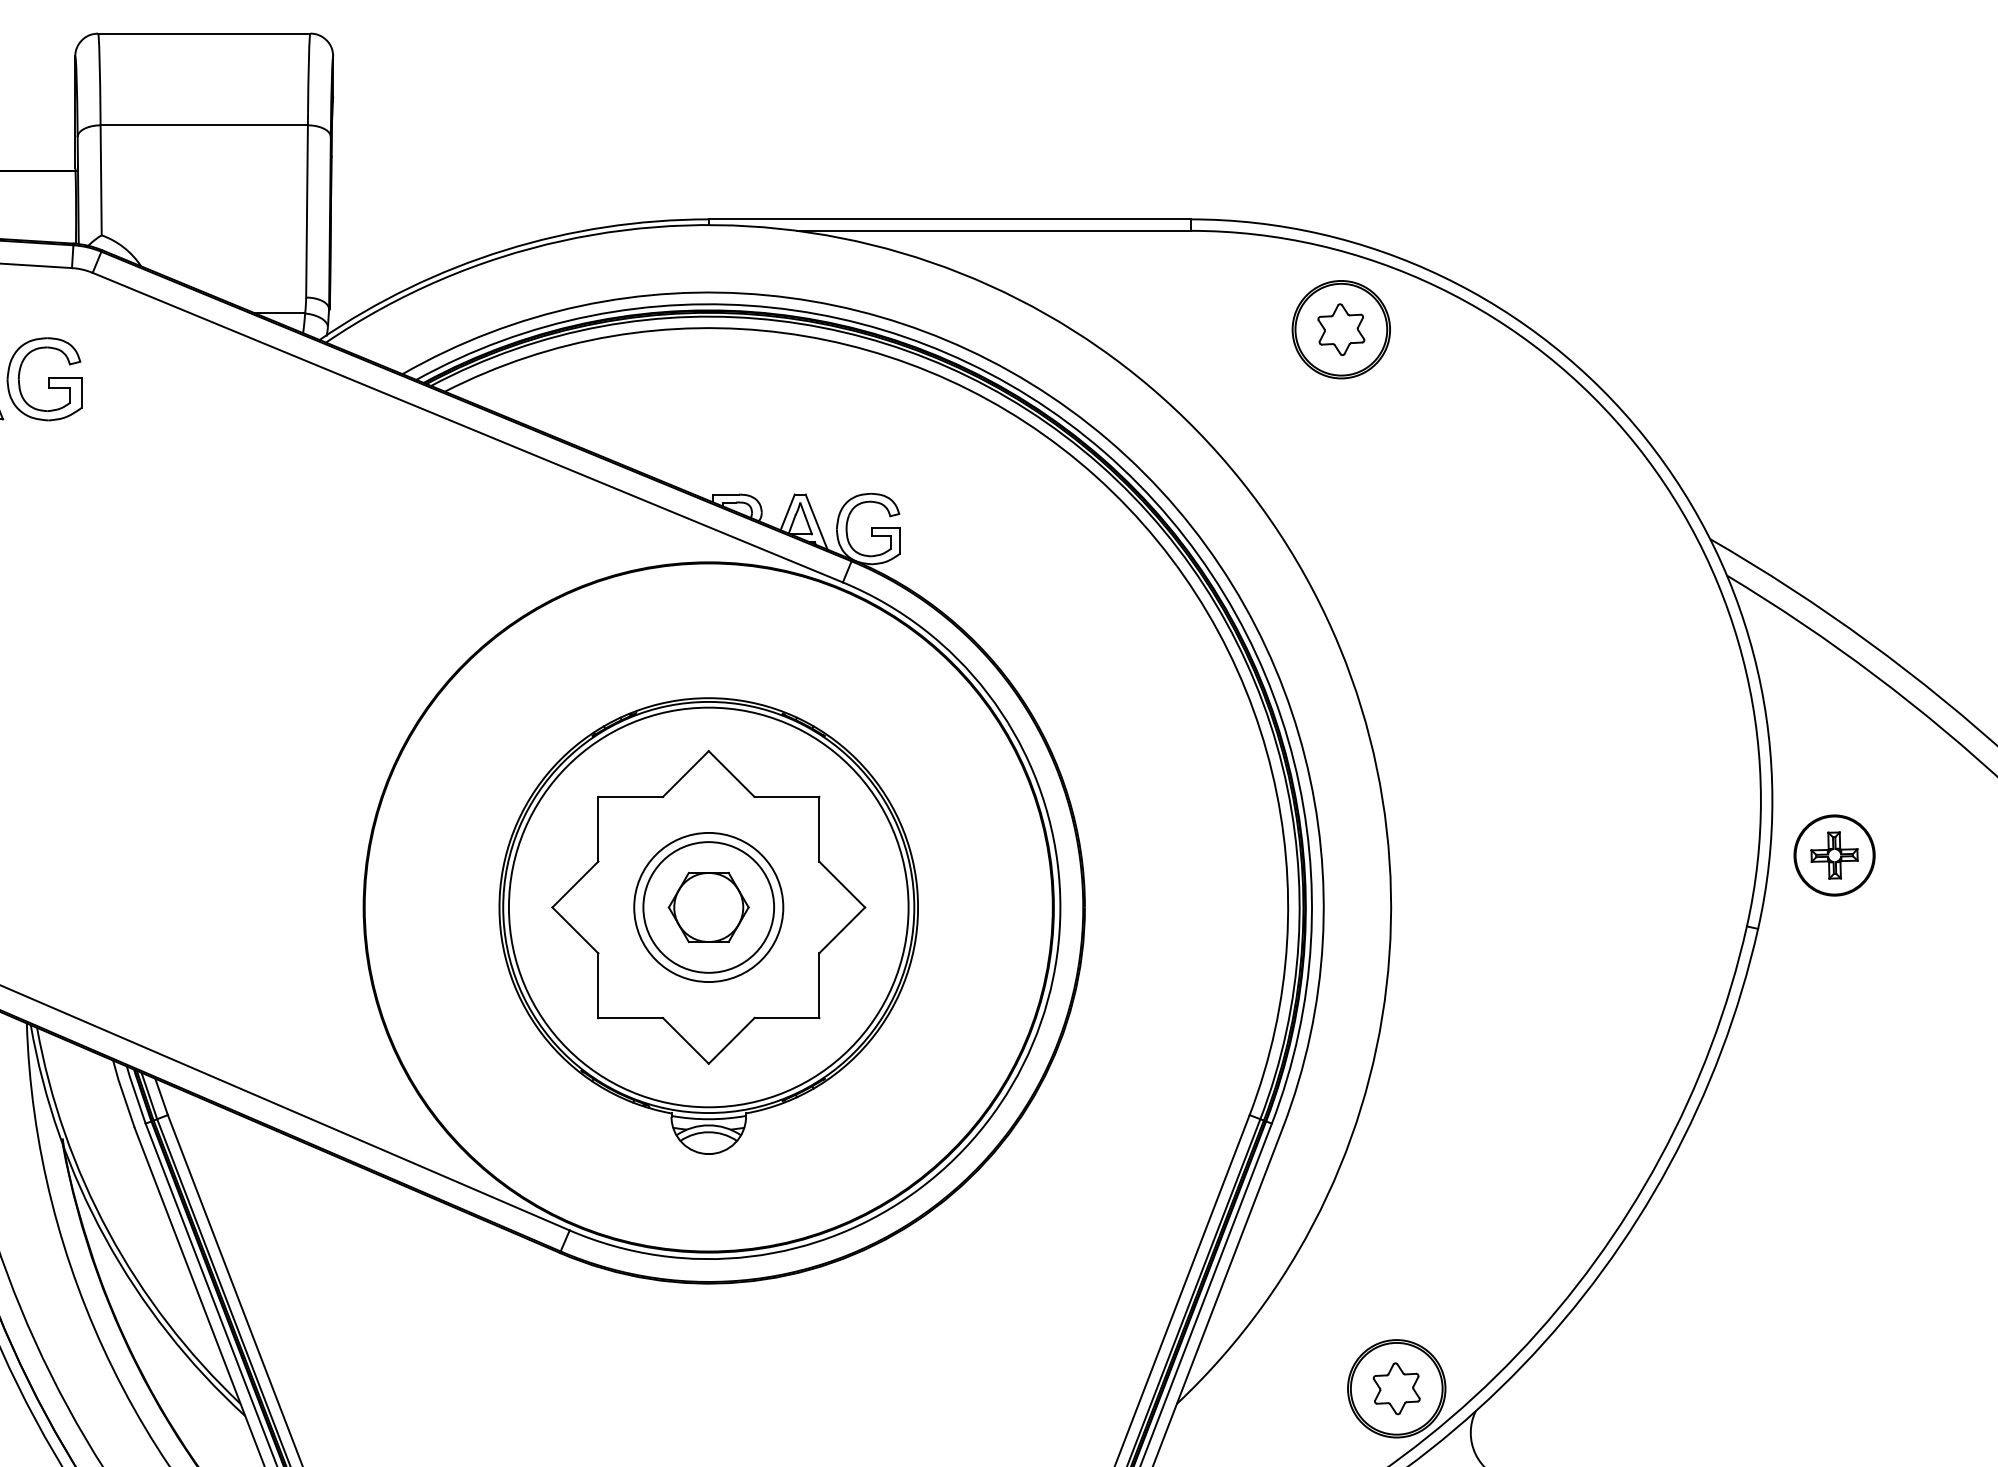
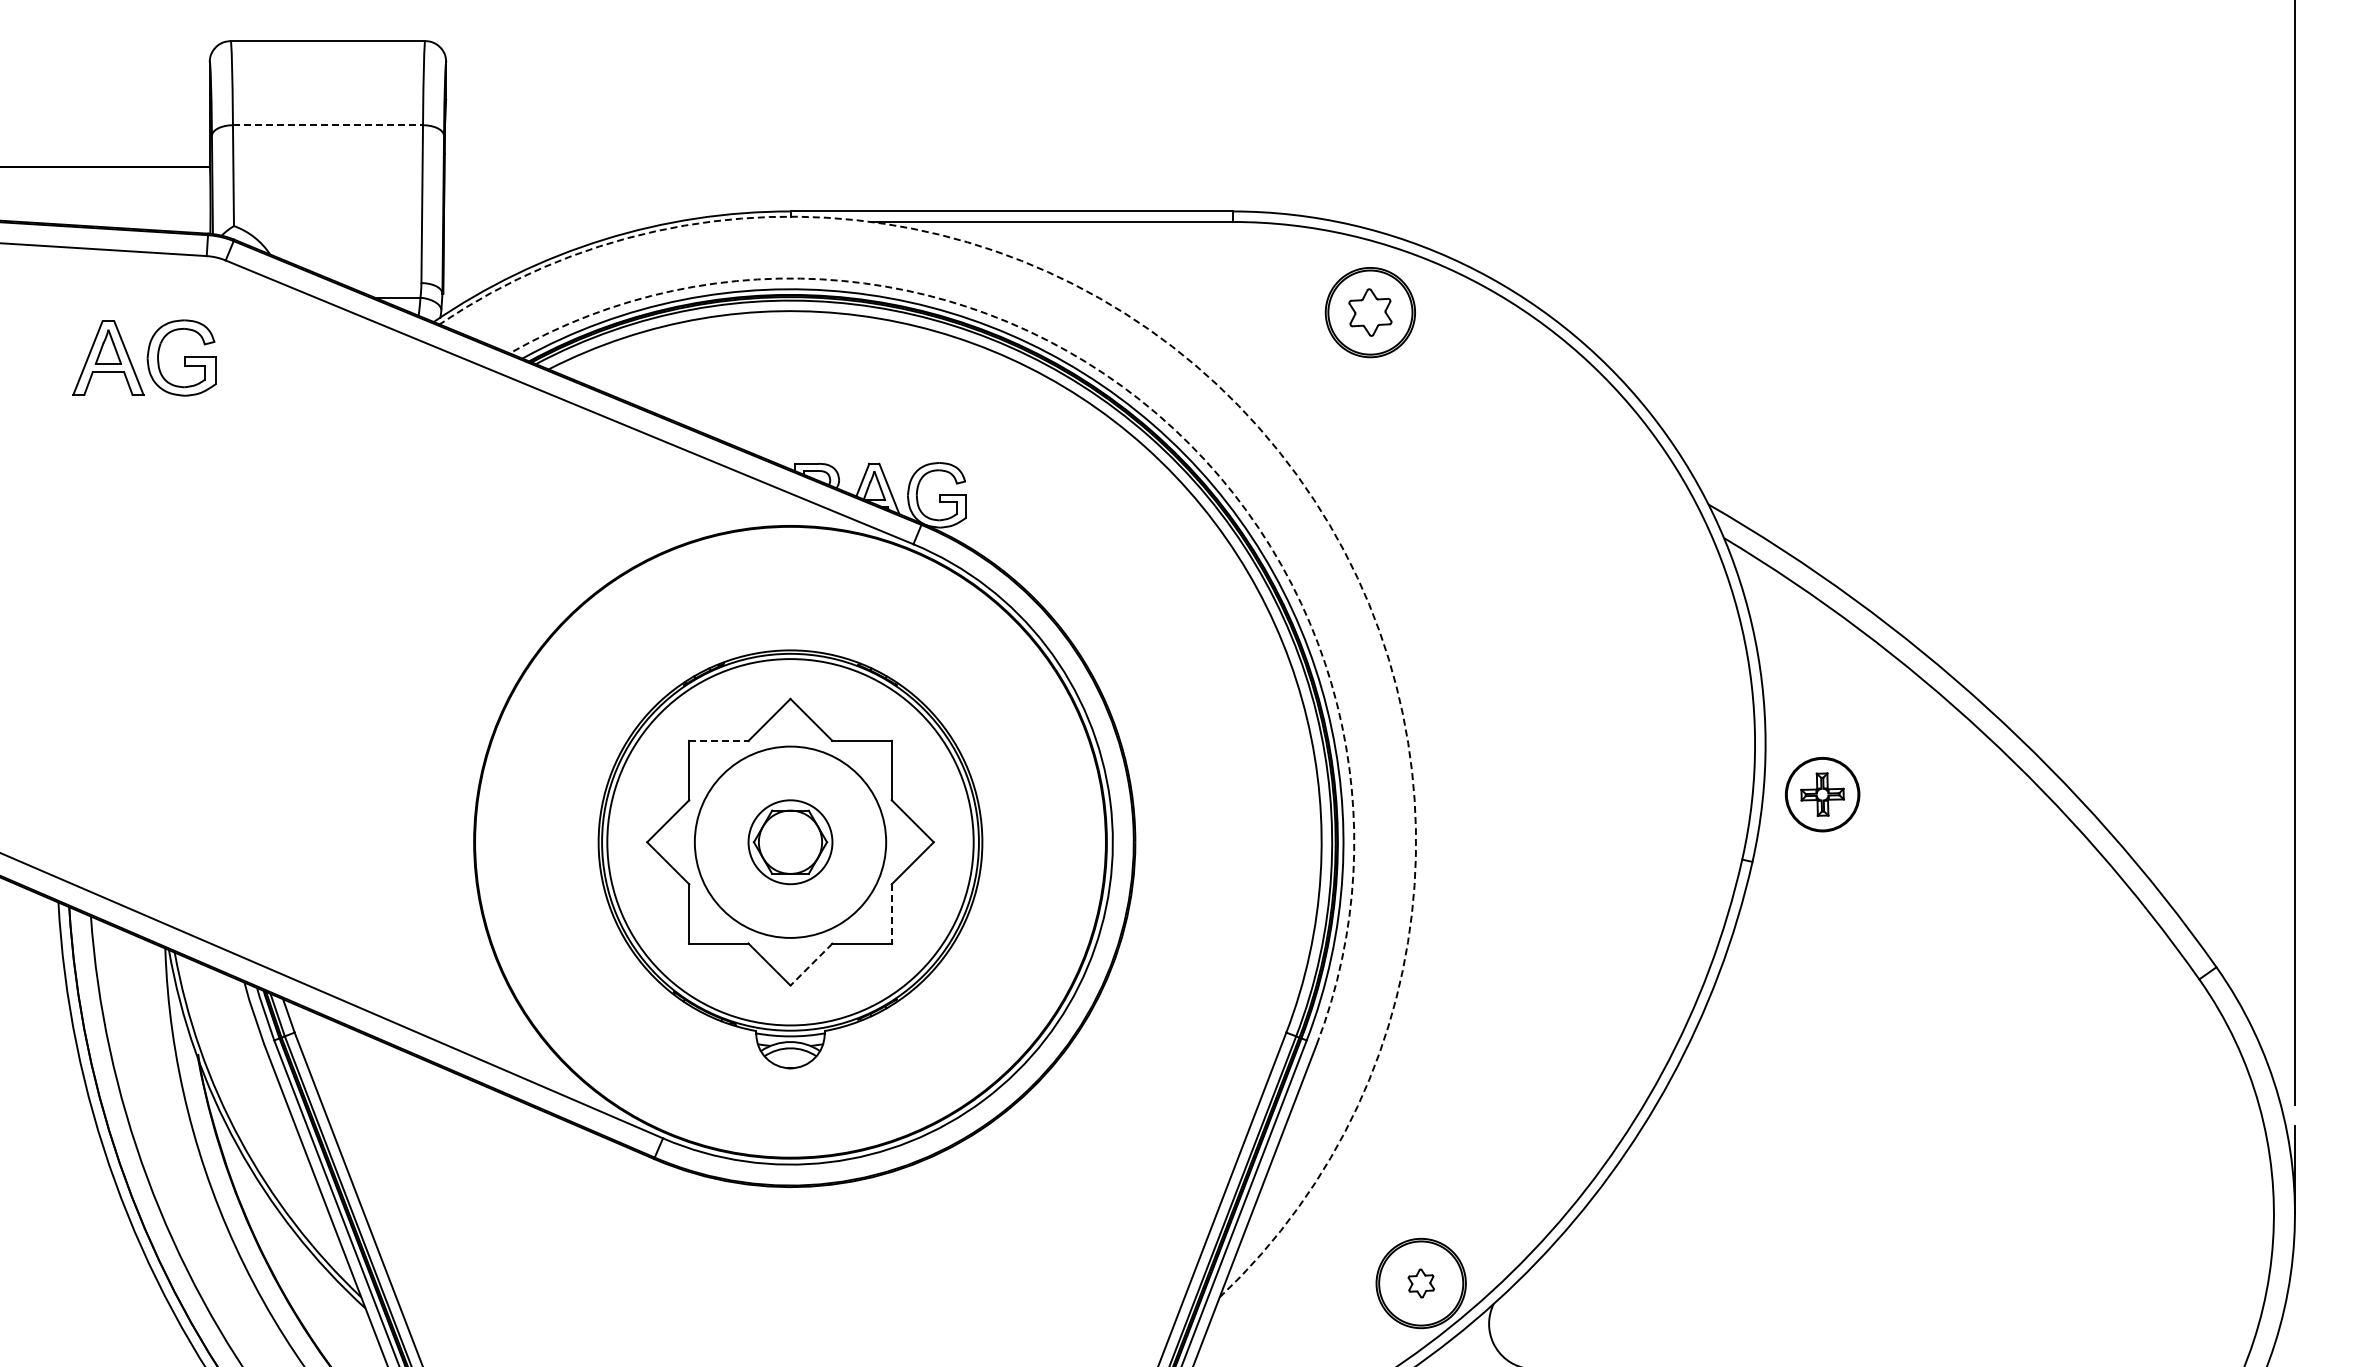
line: (204, 125) -> (328, 125), solid -> dashed
arc: (1109, 440) -> (1157, 414), solid -> dashed
arc: (1241, 480) -> (1278, 450), solid -> dashed
line: (630, 796) -> (718, 740), solid -> dashed
circle: (708, 906) -> (790, 841), size x1.4
circle: (708, 907) -> (790, 842), size x0.7
line: (818, 985) -> (891, 913), solid -> dashed
line: (731, 1040) -> (811, 964), solid -> dashed
part: (1397, 1388) -> (1421, 1283), size x0.6

